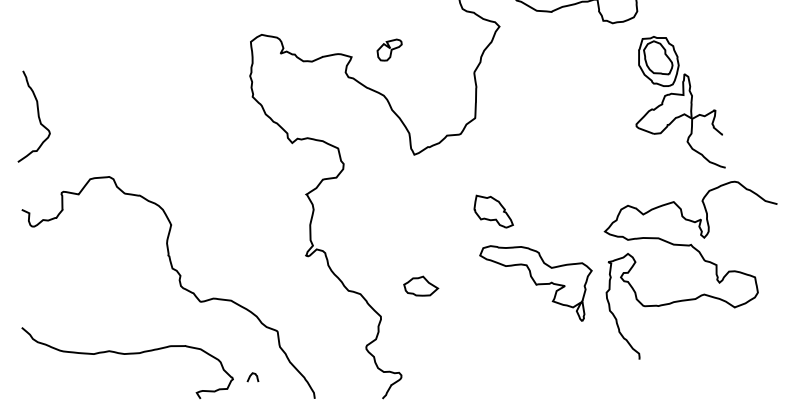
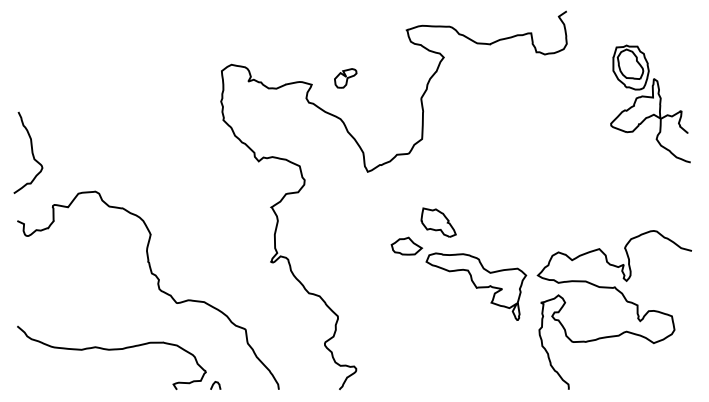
part: (680, 101) -> (650, 103), moved
curve: (37, 116) -> (31, 152), moved
curve: (703, 260) -> (625, 301), moved
part: (420, 285) -> (406, 245), moved
curve: (251, 376) -> (214, 384), moved

